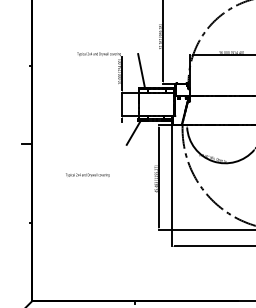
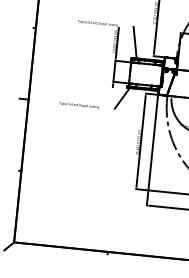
text: (87, 174) -> (79, 104), moved

